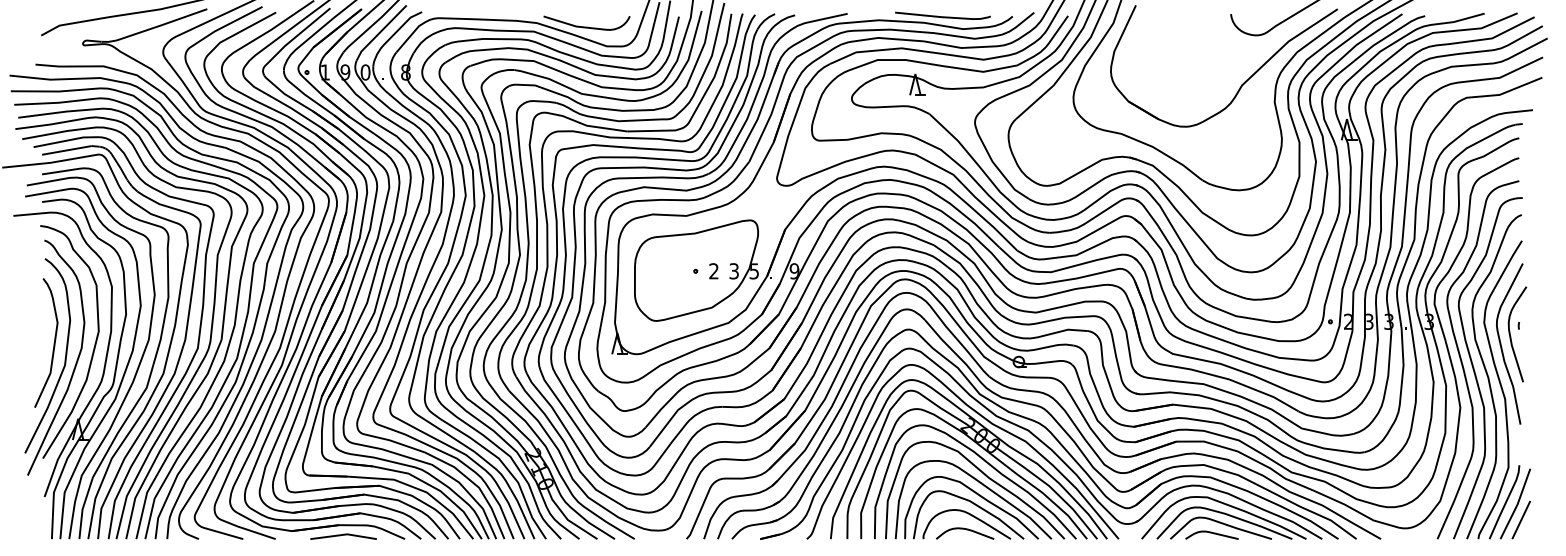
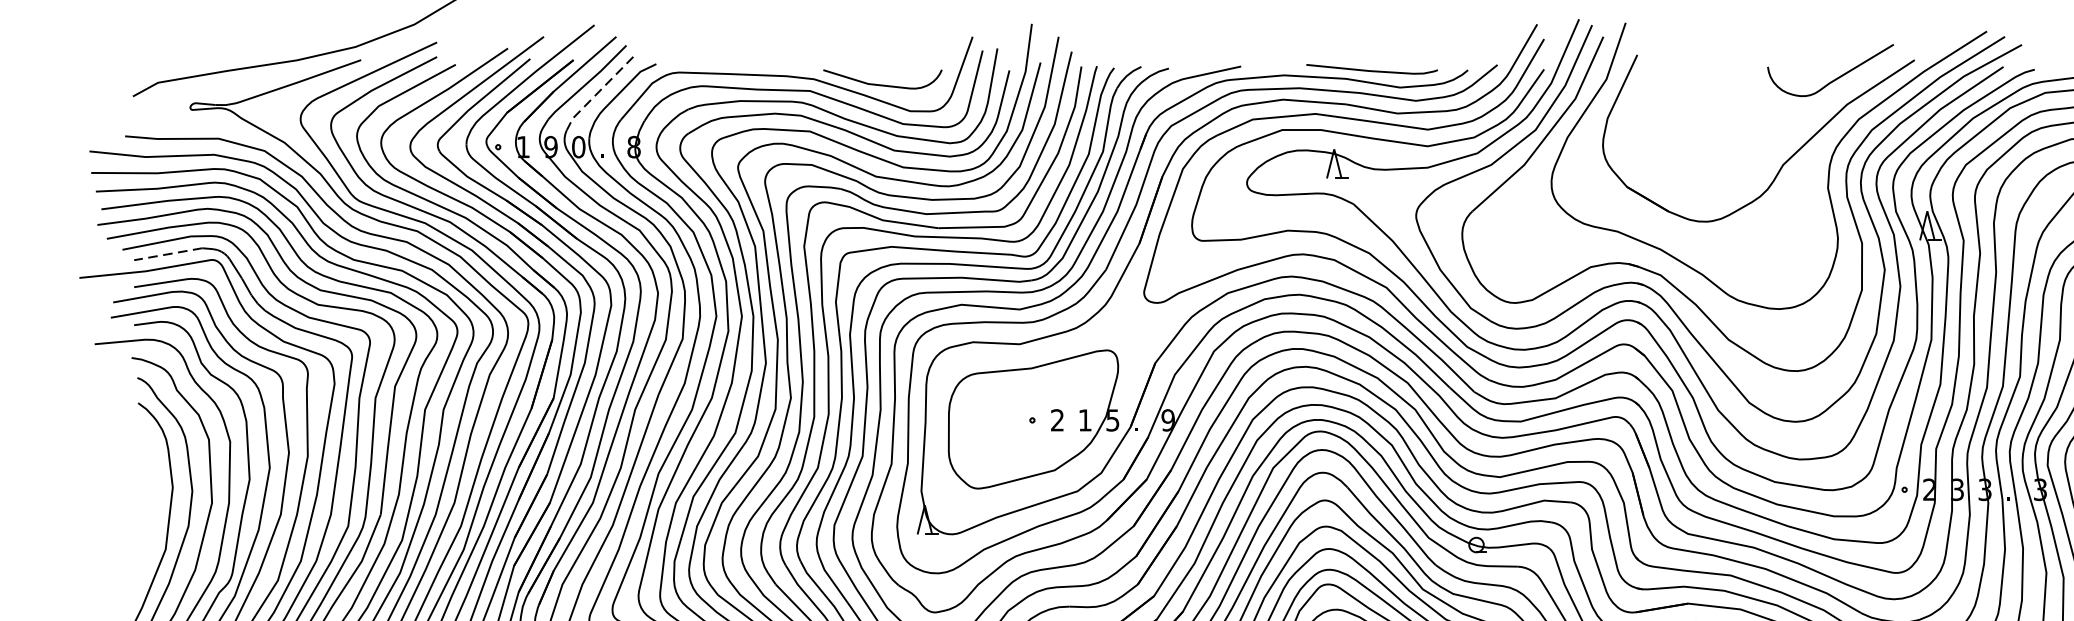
line: (379, 33) -> (597, 93), solid -> dashed
line: (66, 150) -> (167, 254), solid -> dashed
text: (733, 271) -> (1084, 420), 3 -> 1
curve: (53, 343) -> (149, 519), removed

